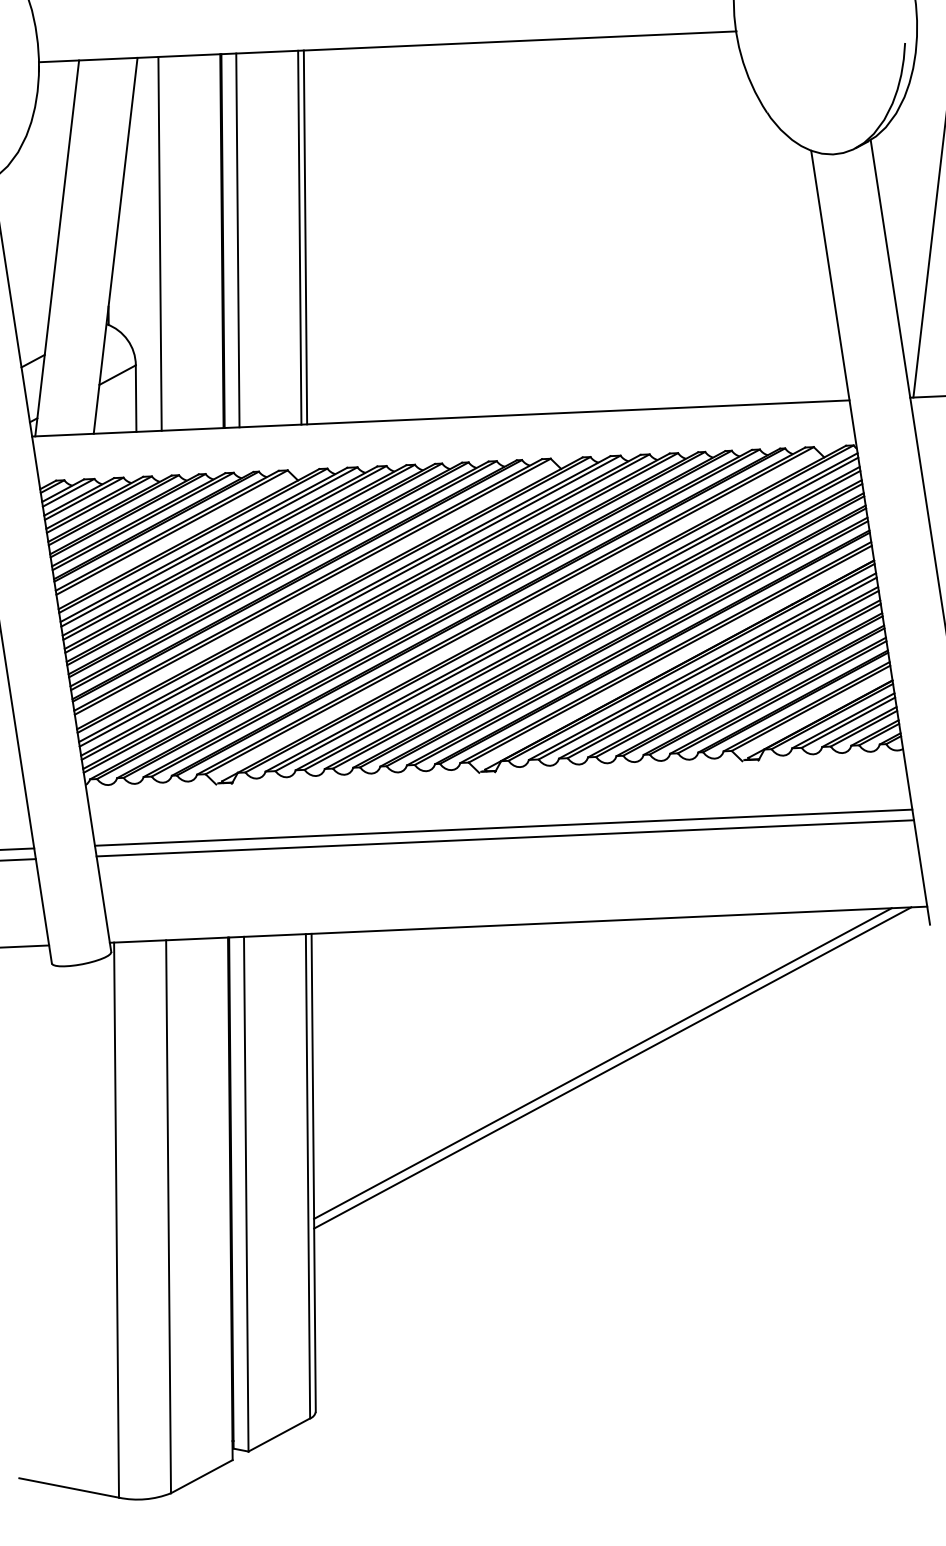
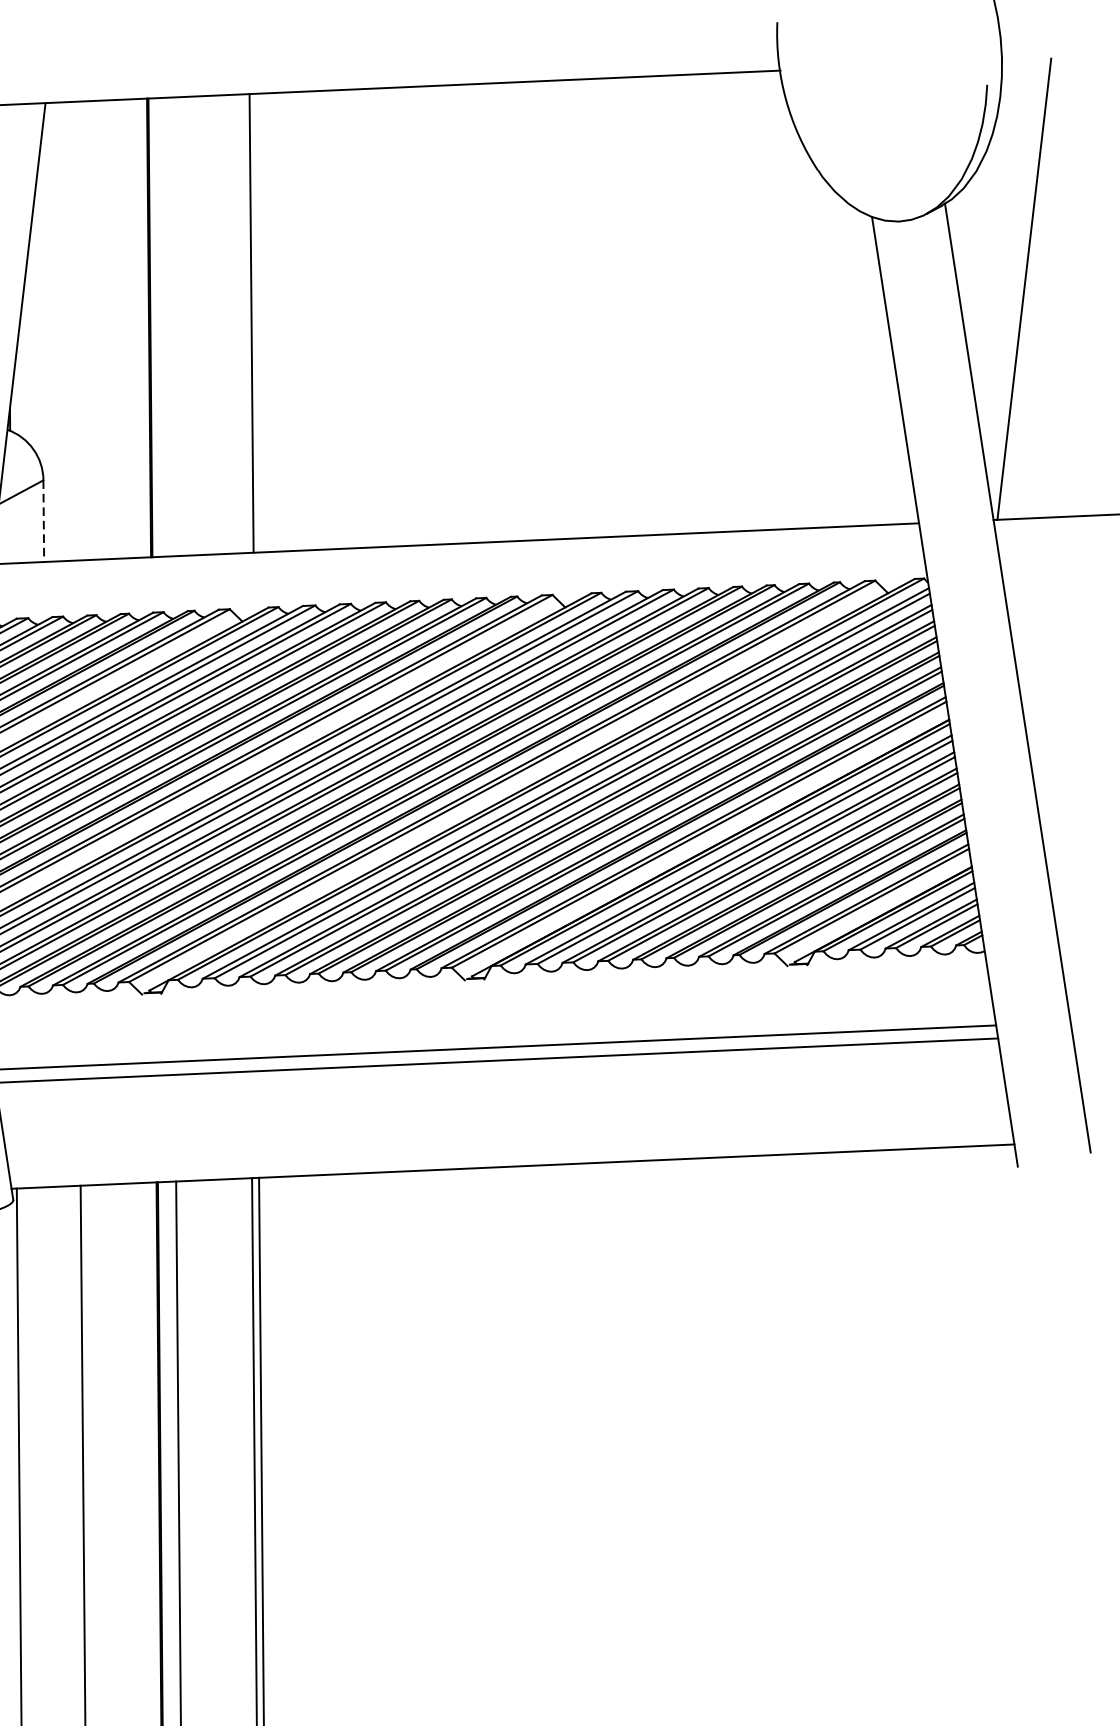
line: (299, 237) -> (244, 323), removed
line: (237, 240) -> (168, 327), removed
line: (159, 243) -> (72, 330), removed
line: (136, 399) -> (44, 522), solid -> dashed
line: (602, 1063) -> (615, 1336), removed
line: (612, 1067) -> (628, 1341), removed

